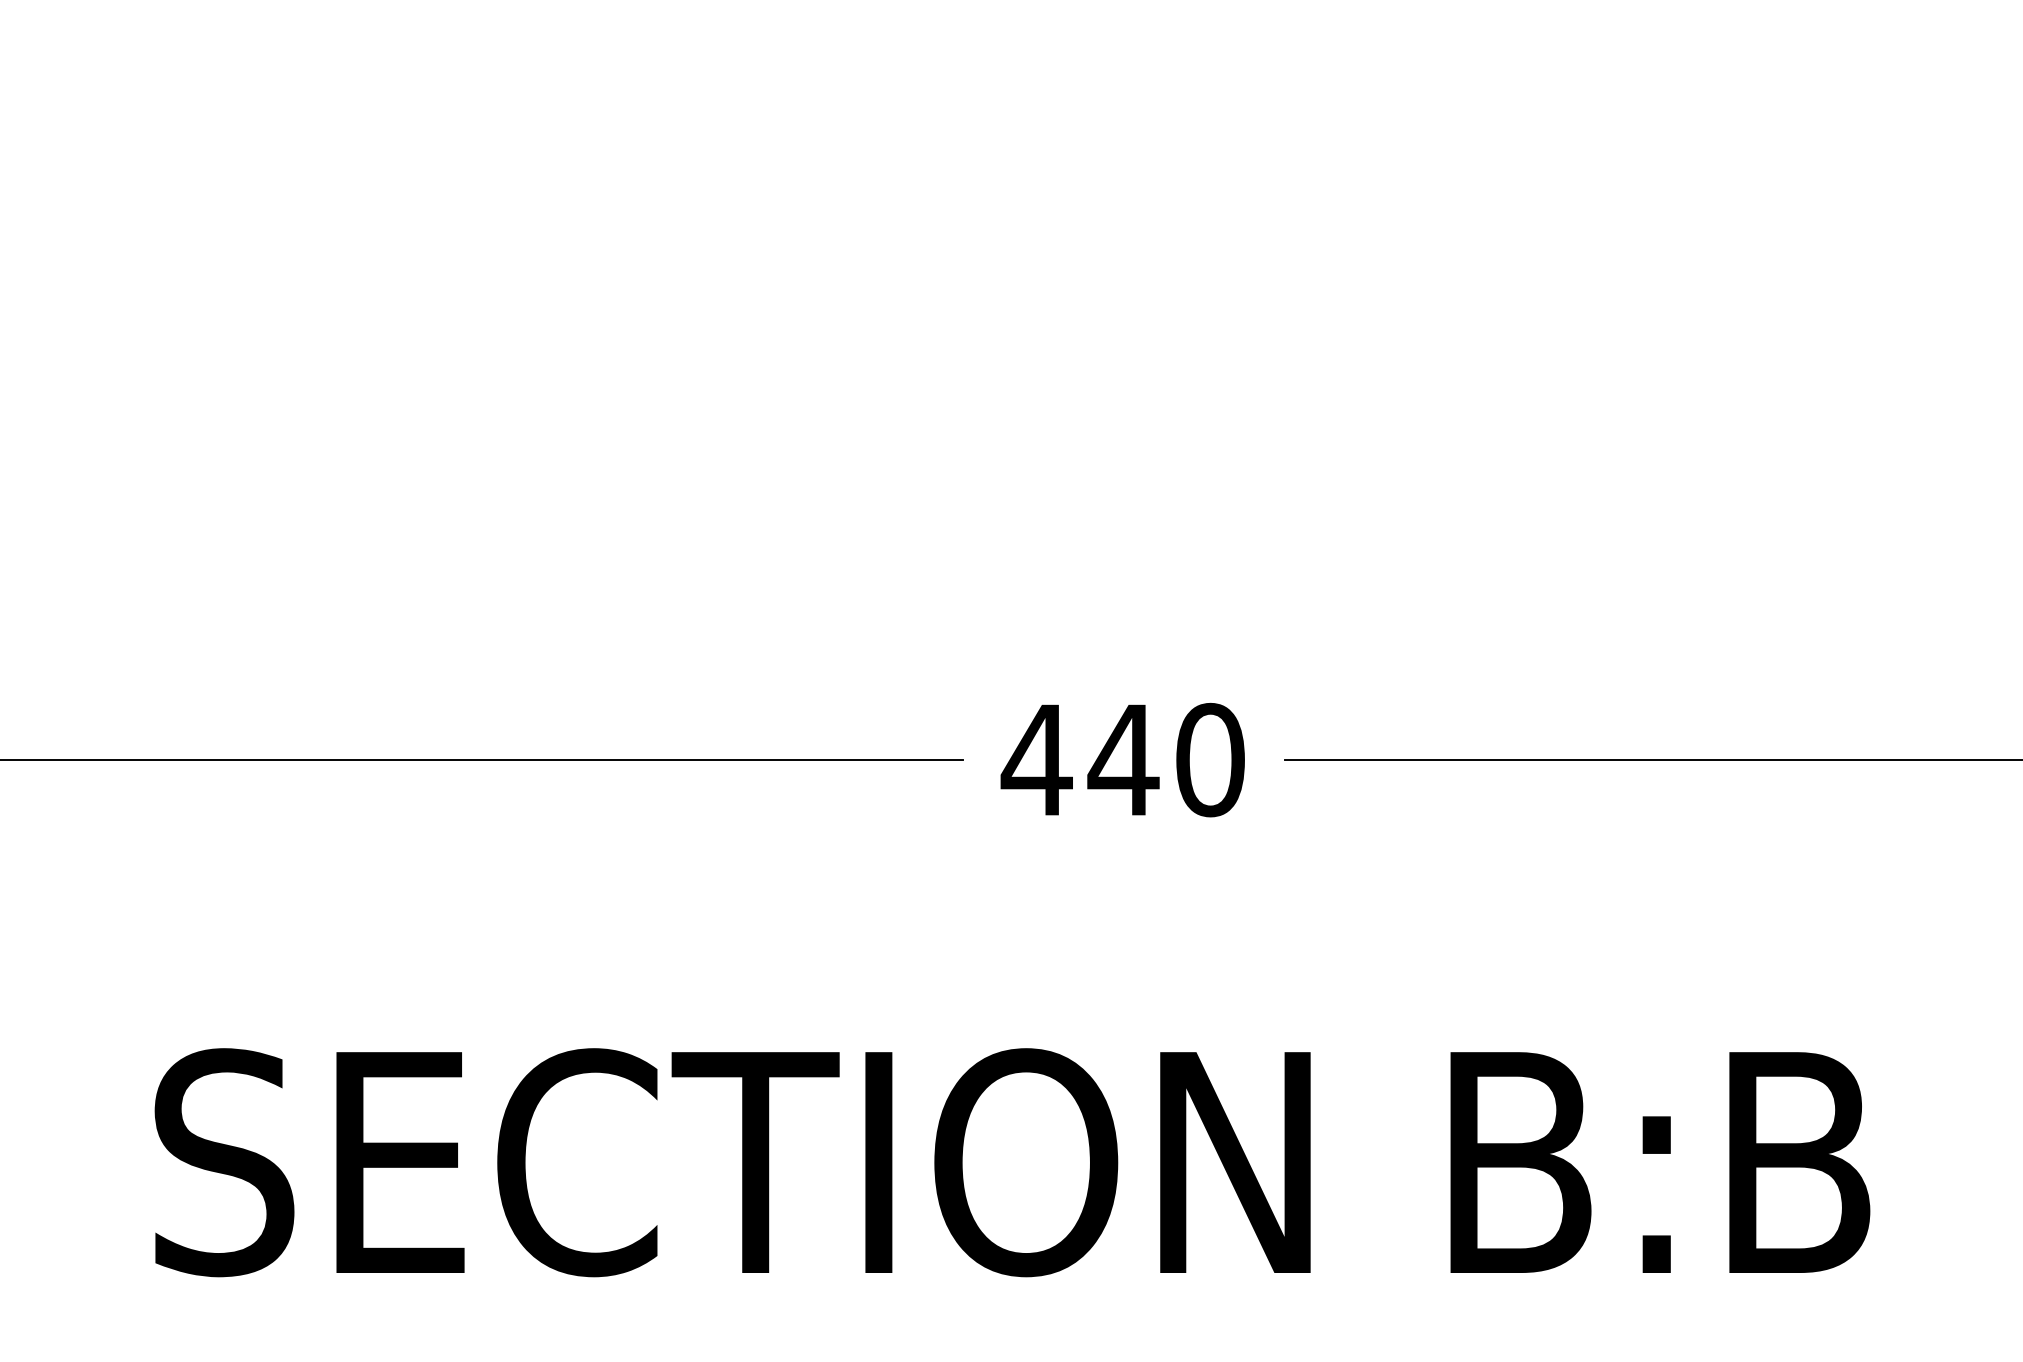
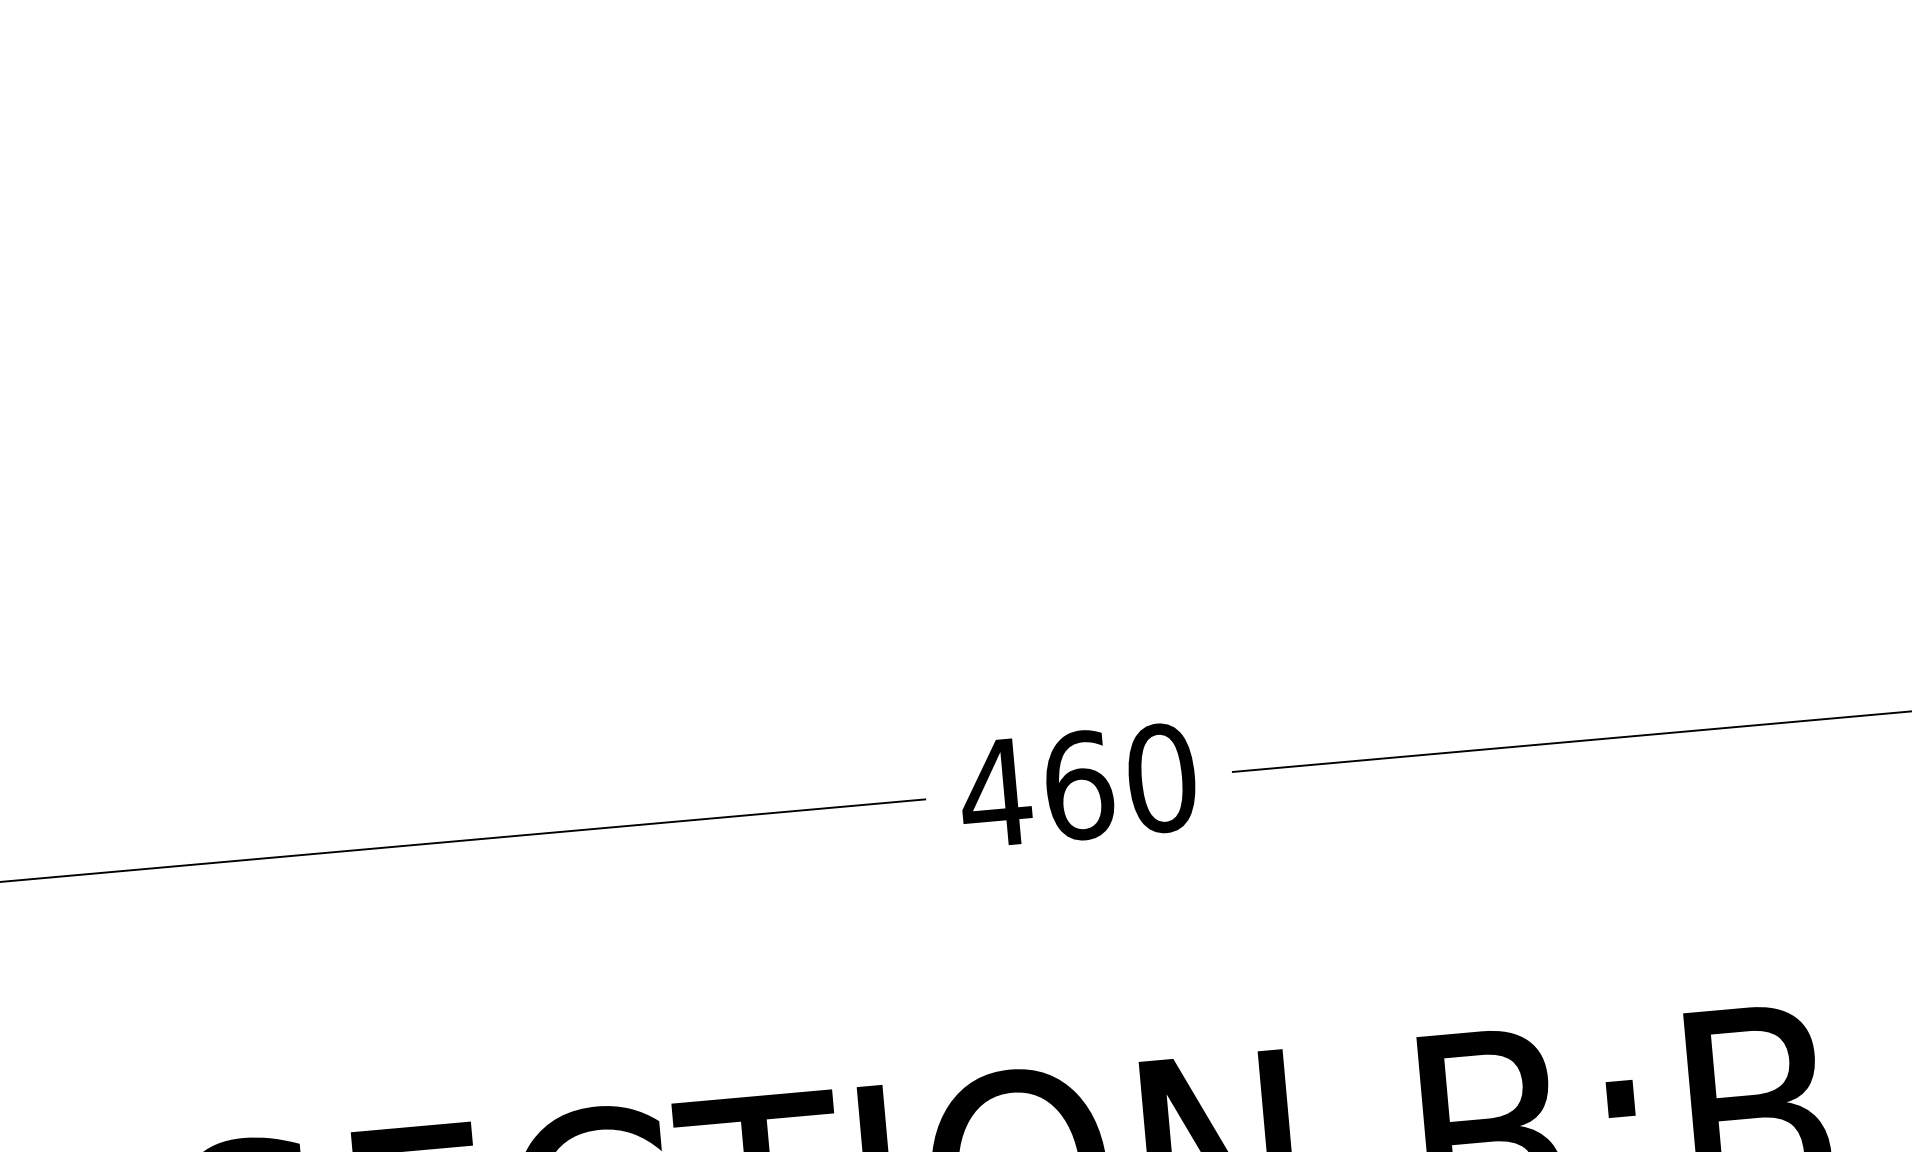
text: (1123, 759) -> (1078, 785), 440 -> 460

